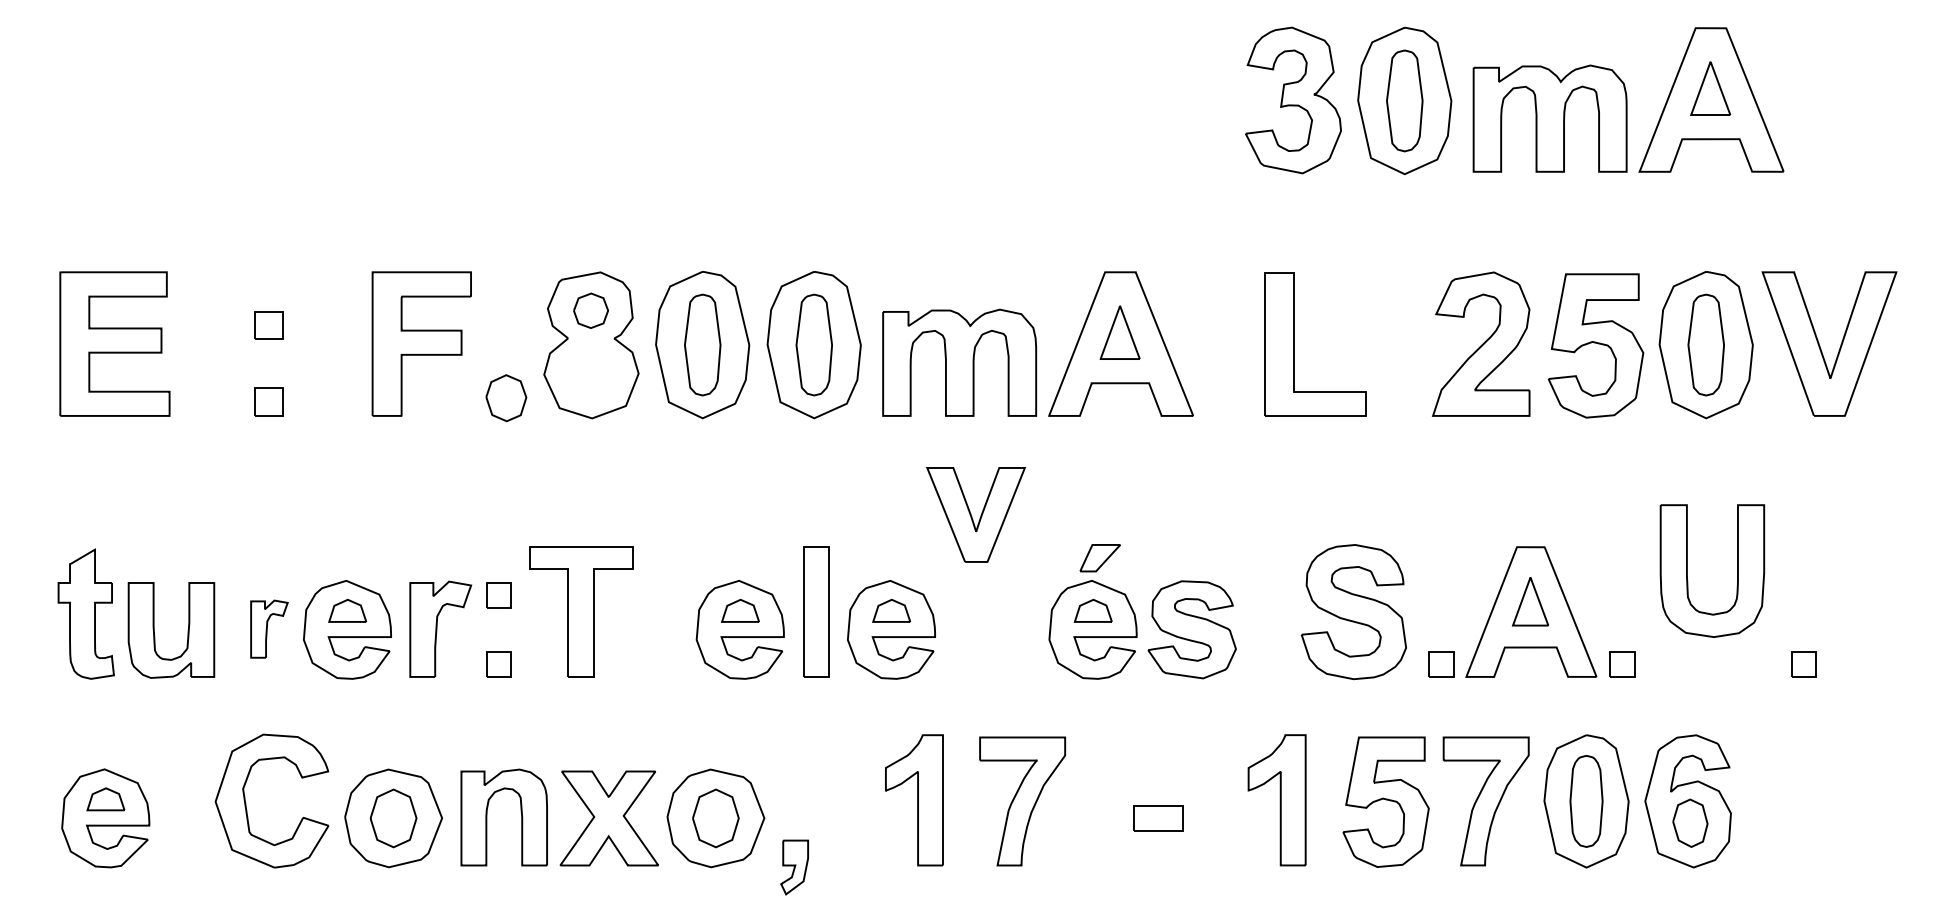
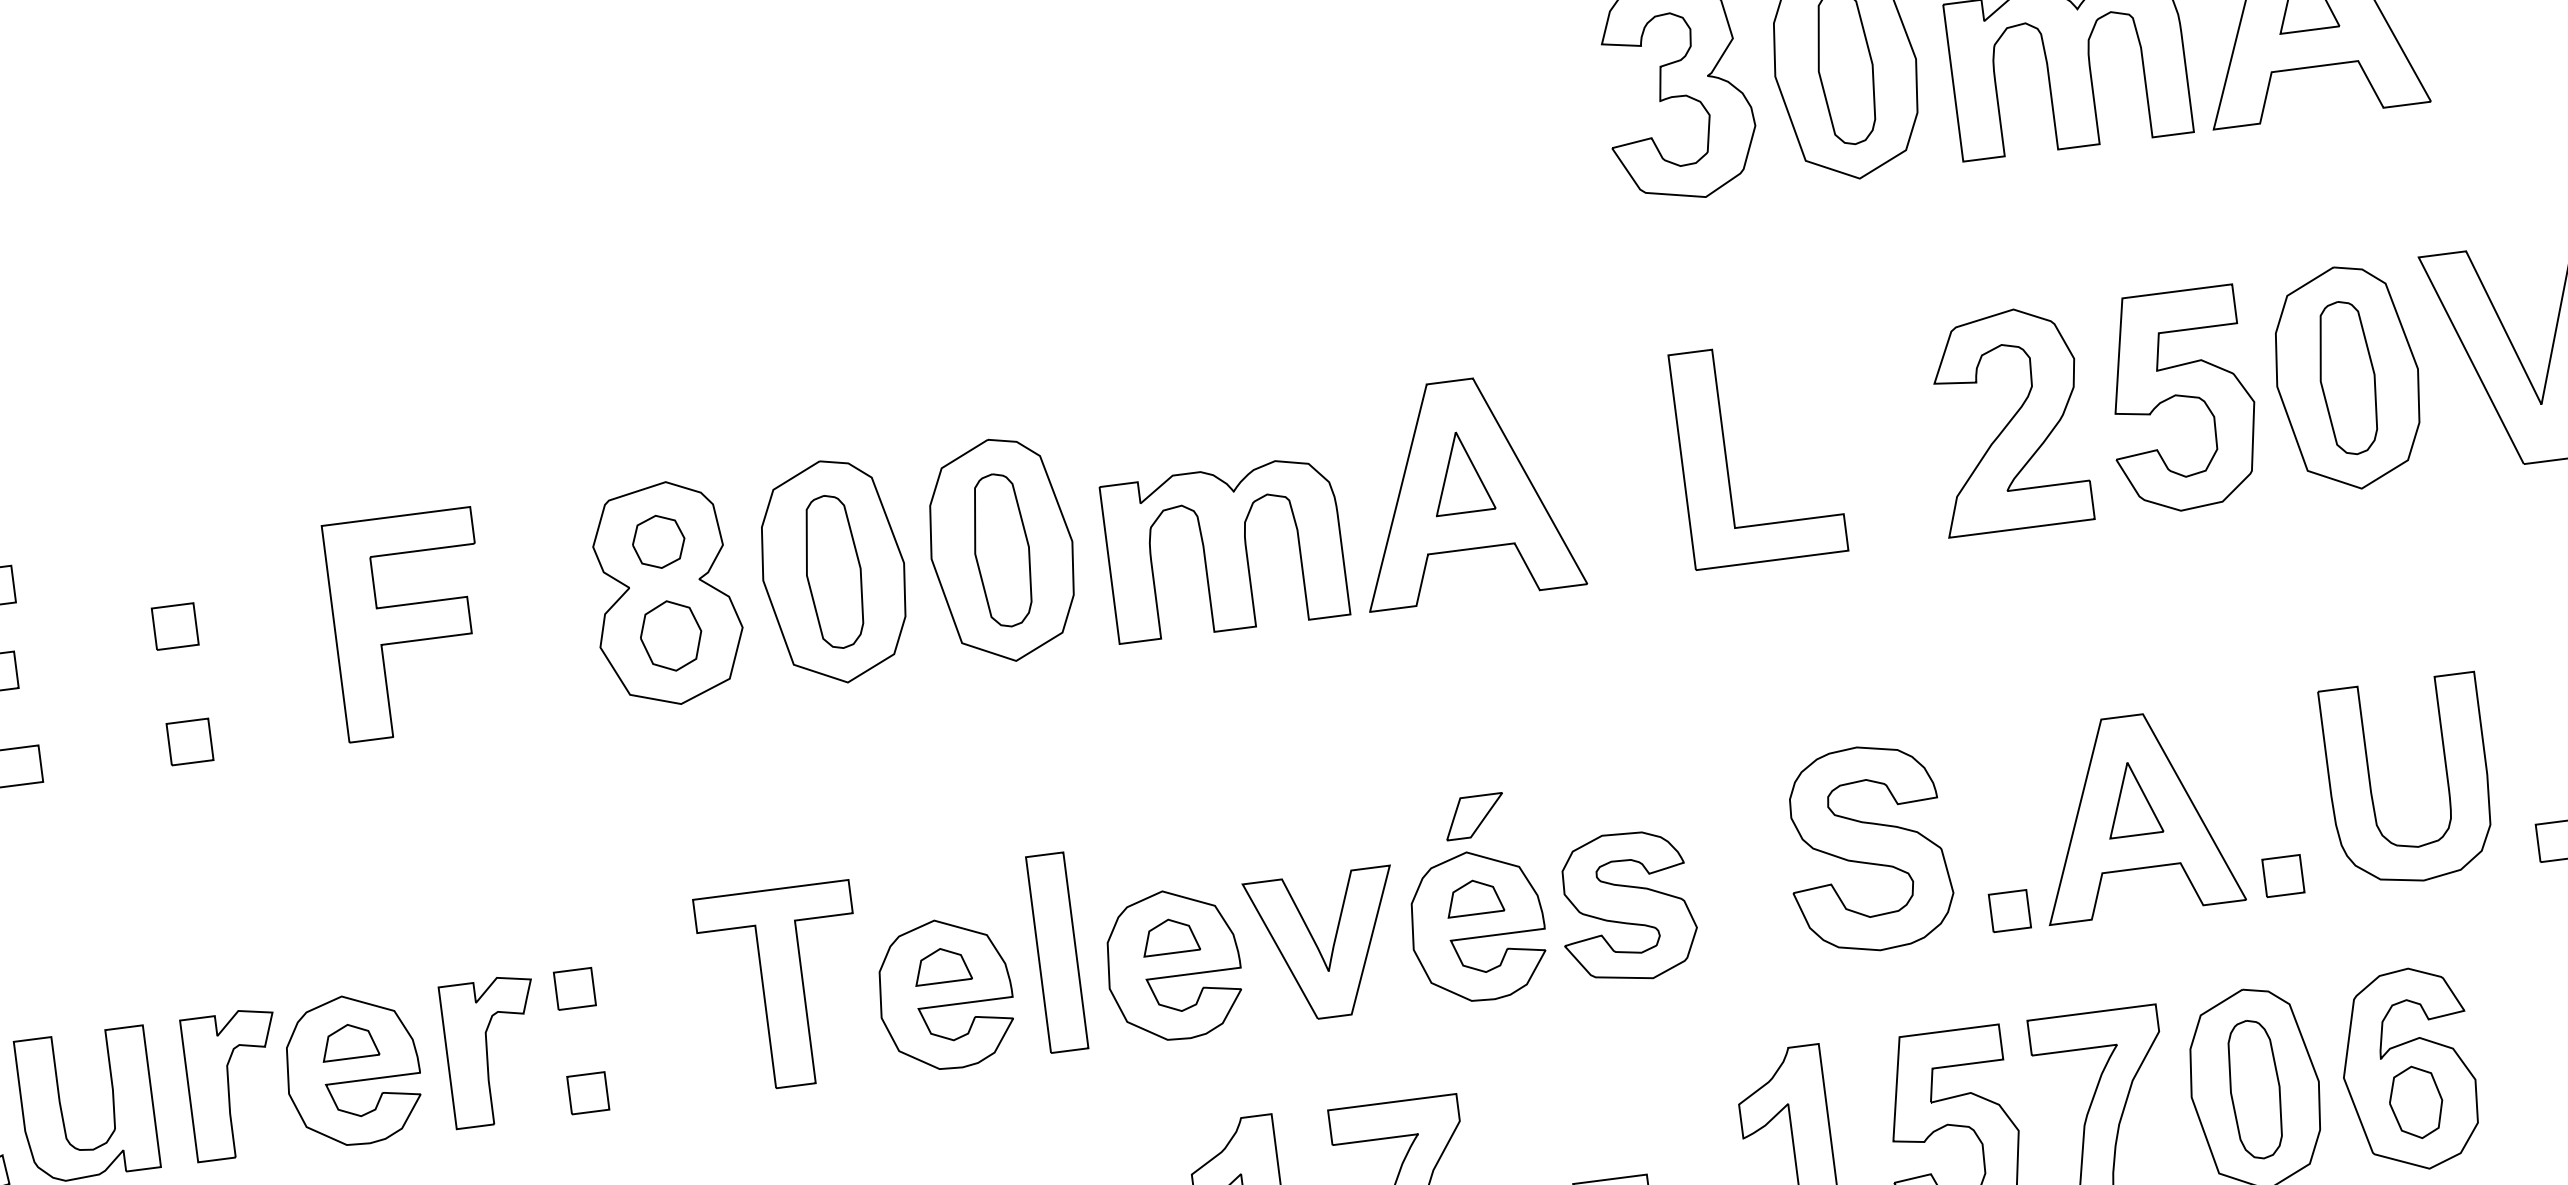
part: (506, 398) -> (671, 636), moved
part: (975, 514) -> (1324, 945), moved
part: (1687, 570) -> (2371, 785), moved
part: (581, 611) -> (783, 986), moved
part: (269, 628) -> (234, 1083), size x1.67

